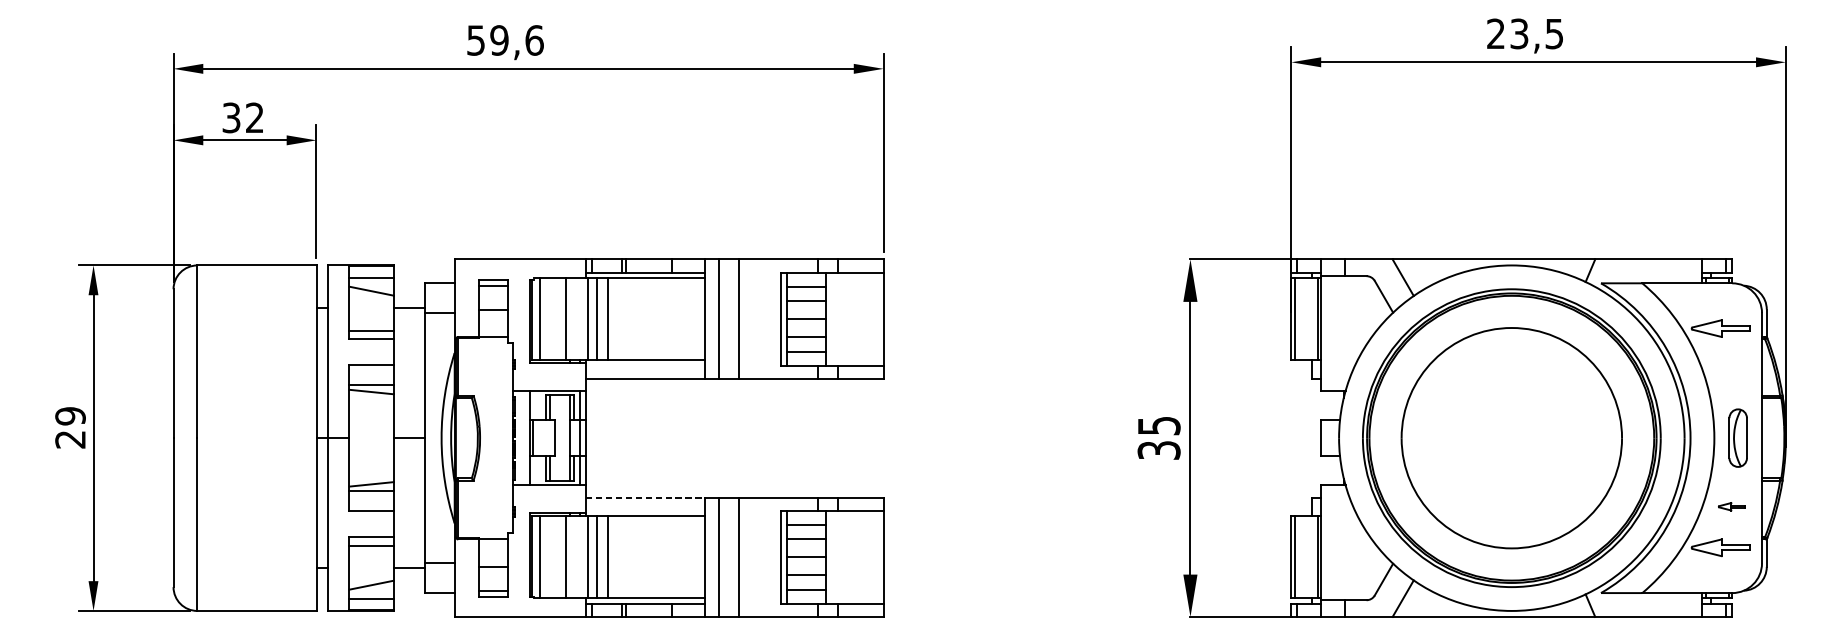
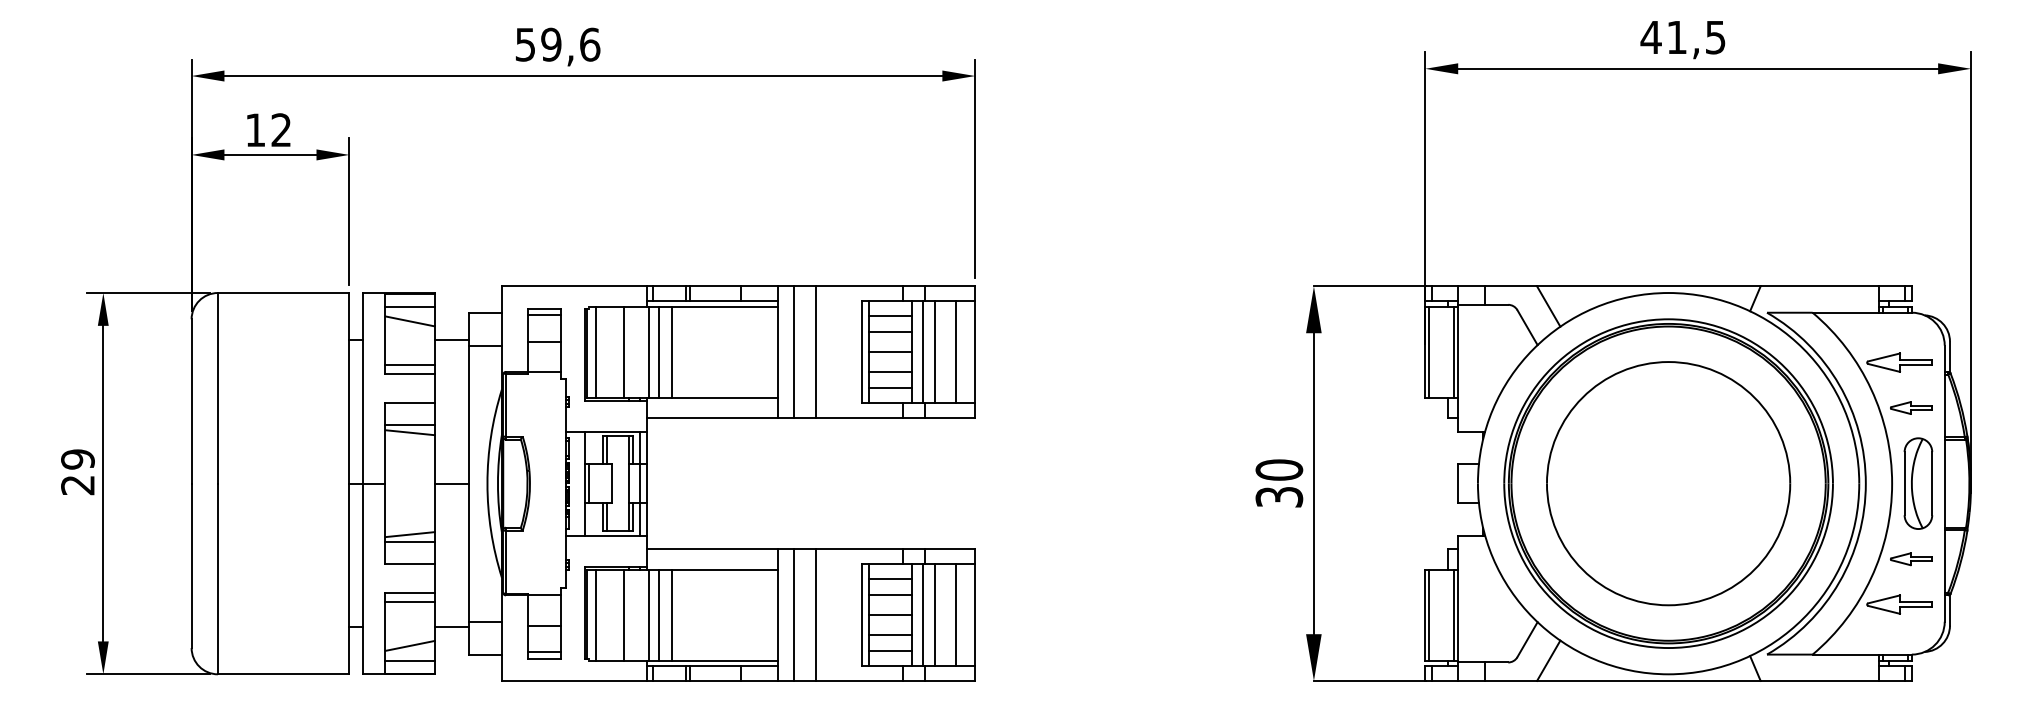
text: (1507, 33) -> (1663, 37), 23,5 -> 41,5
text: (231, 118) -> (255, 130), 32 -> 12
line: (835, 318) -> (922, 351), added
line: (846, 318) -> (934, 351), added
line: (865, 318) -> (955, 351), added
part: (1731, 369) -> (1911, 407), added
text: (1159, 425) -> (1279, 469), 35 -> 30
part: (1738, 438) -> (1918, 483), size x1.43
line: (645, 497) -> (712, 549), dashed -> solid
part: (1731, 506) -> (1911, 559), size x1.43
line: (835, 556) -> (922, 614), added
line: (846, 556) -> (934, 614), added
line: (865, 556) -> (955, 614), added

